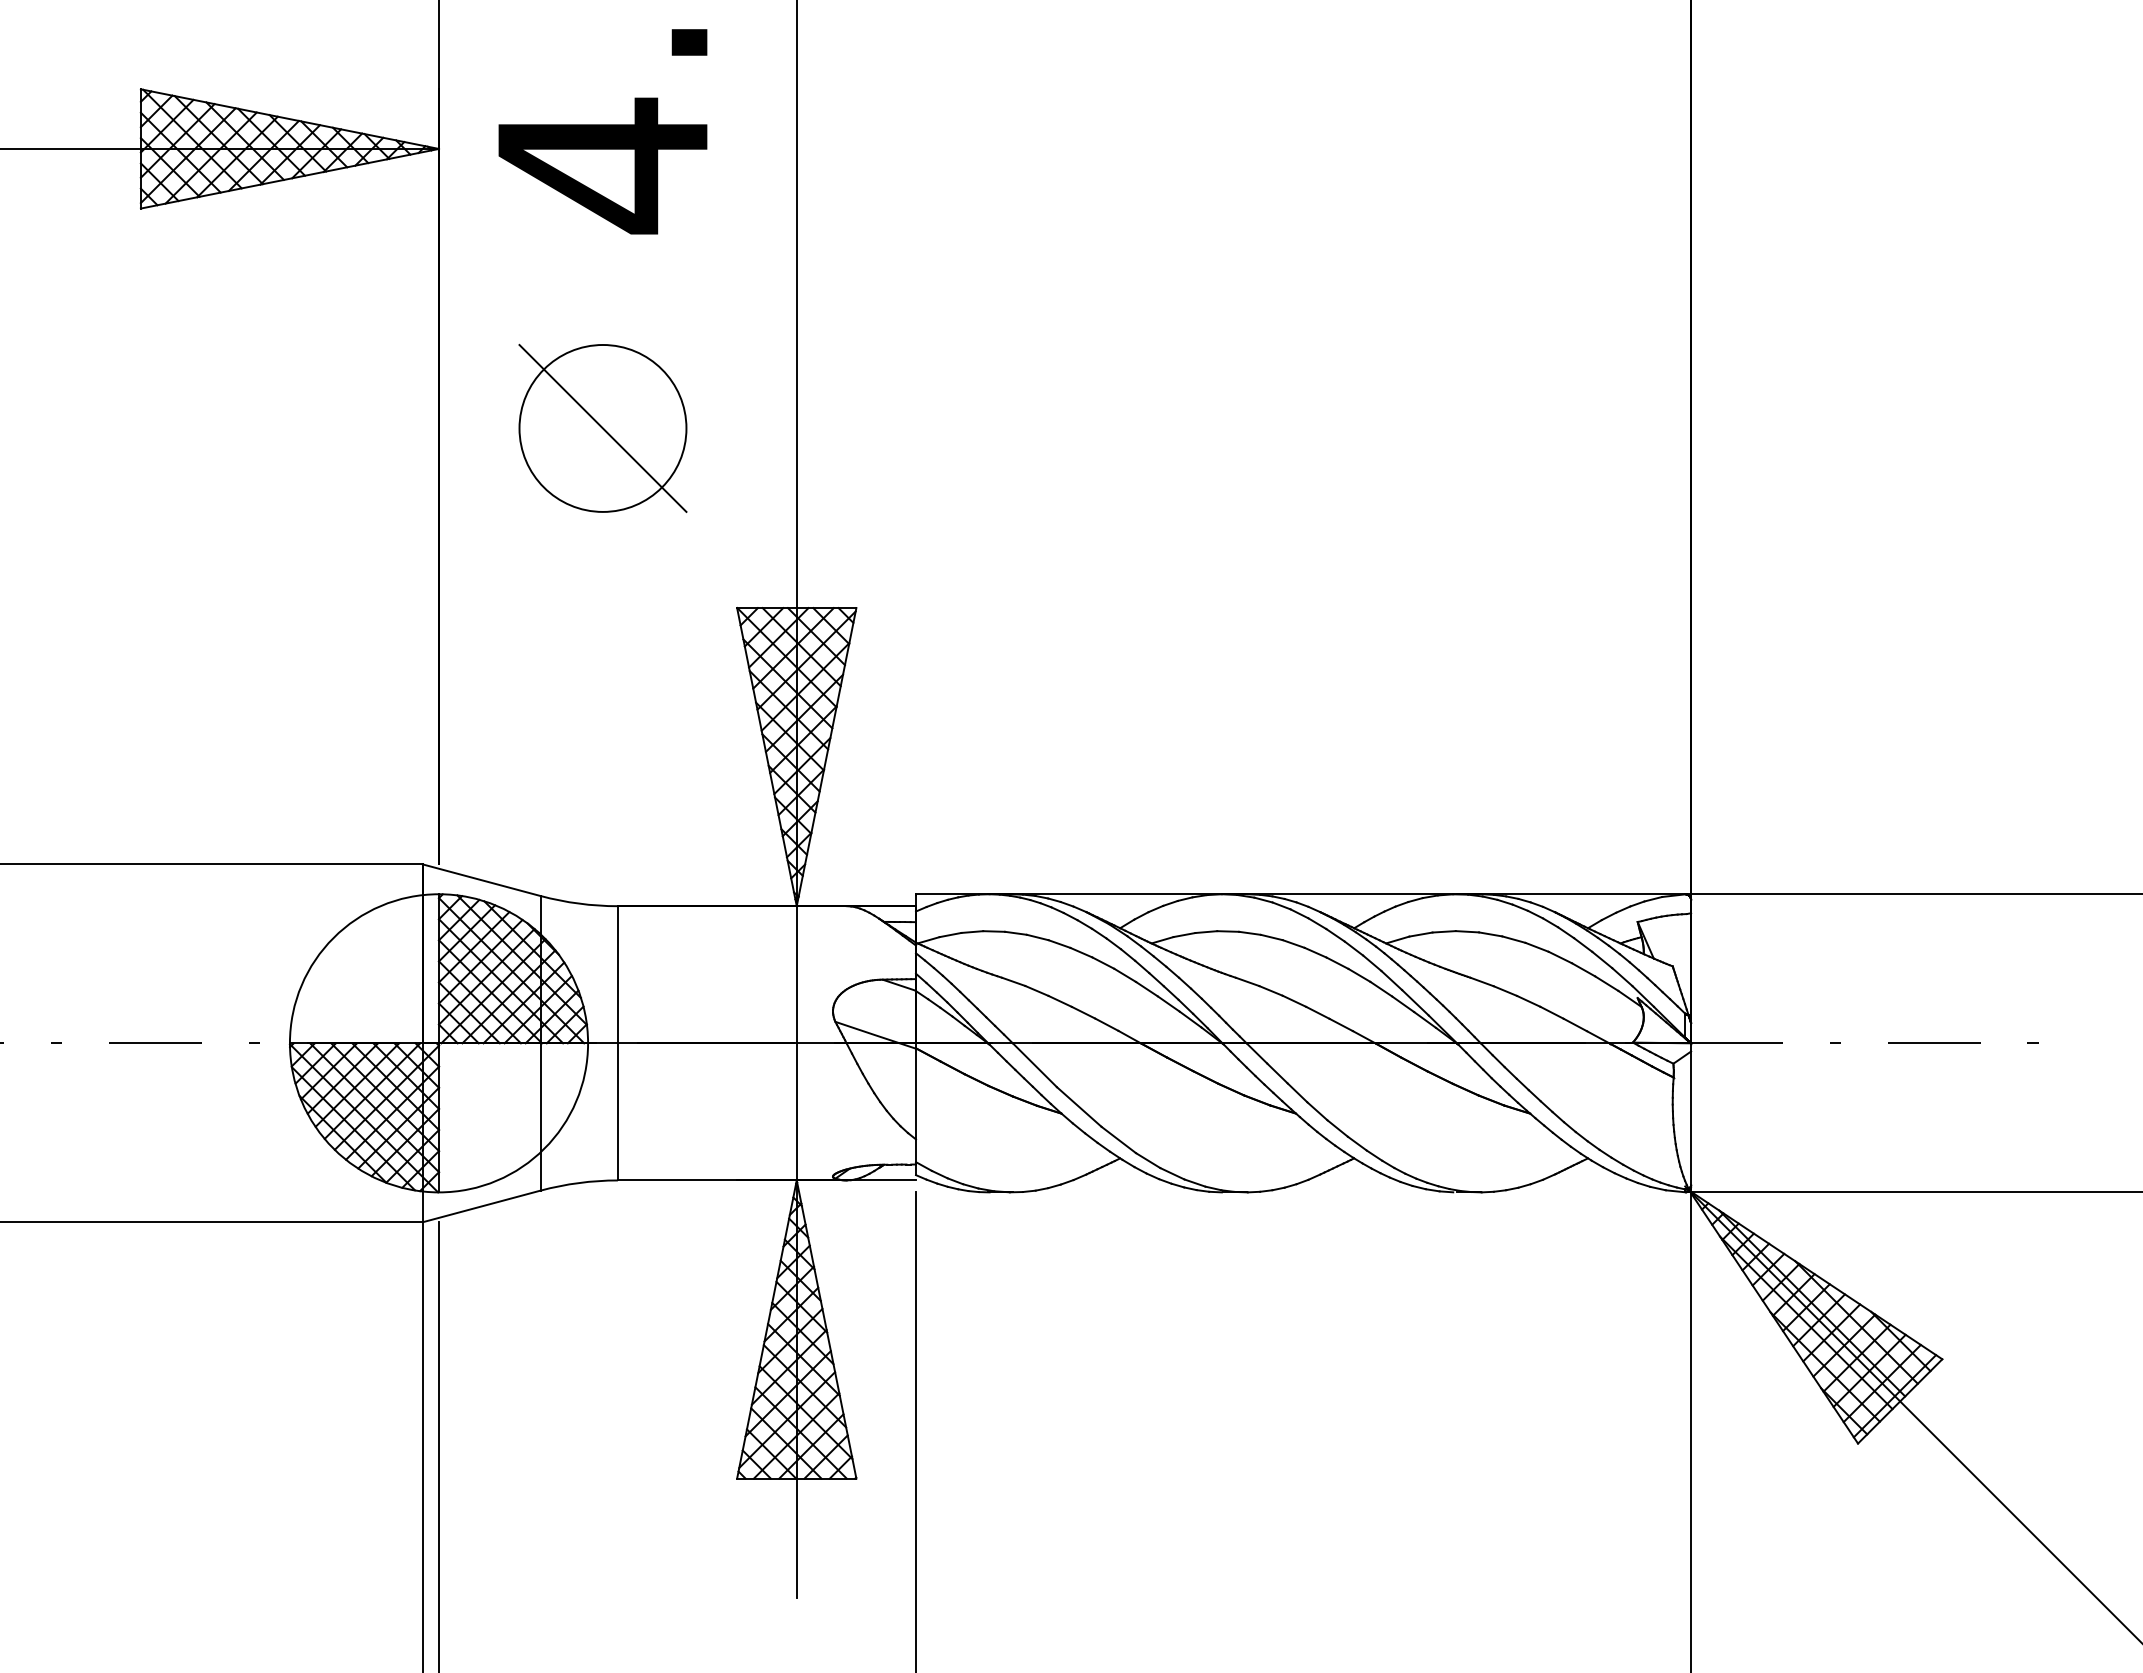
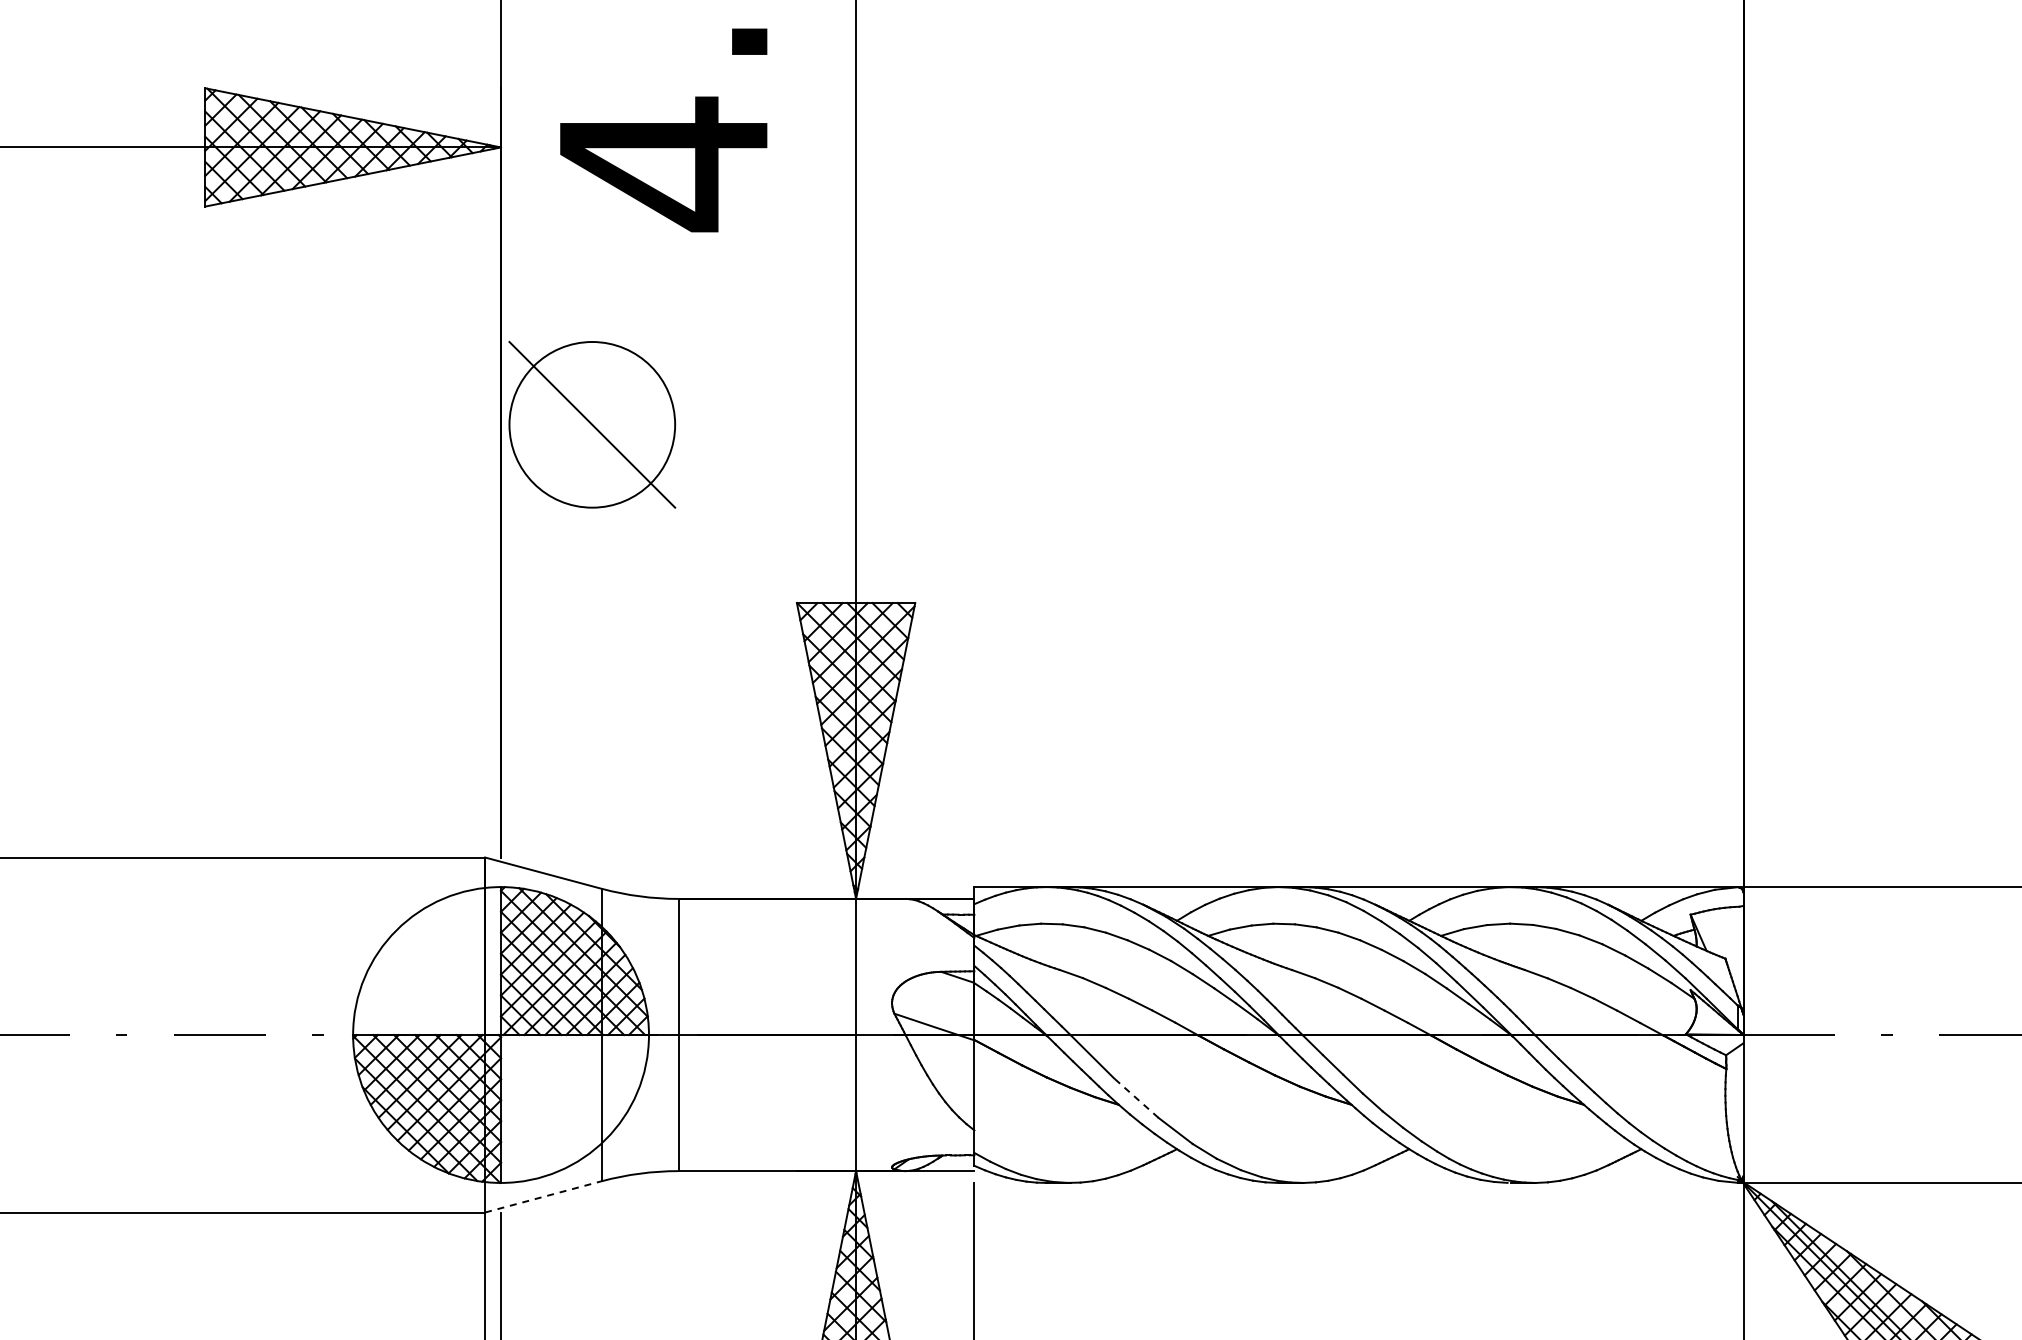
part: (602, 427) -> (591, 423), moved
line: (1079, 1107) -> (1136, 1098), solid -> dashed
line: (481, 1206) -> (543, 1196), solid -> dashed

